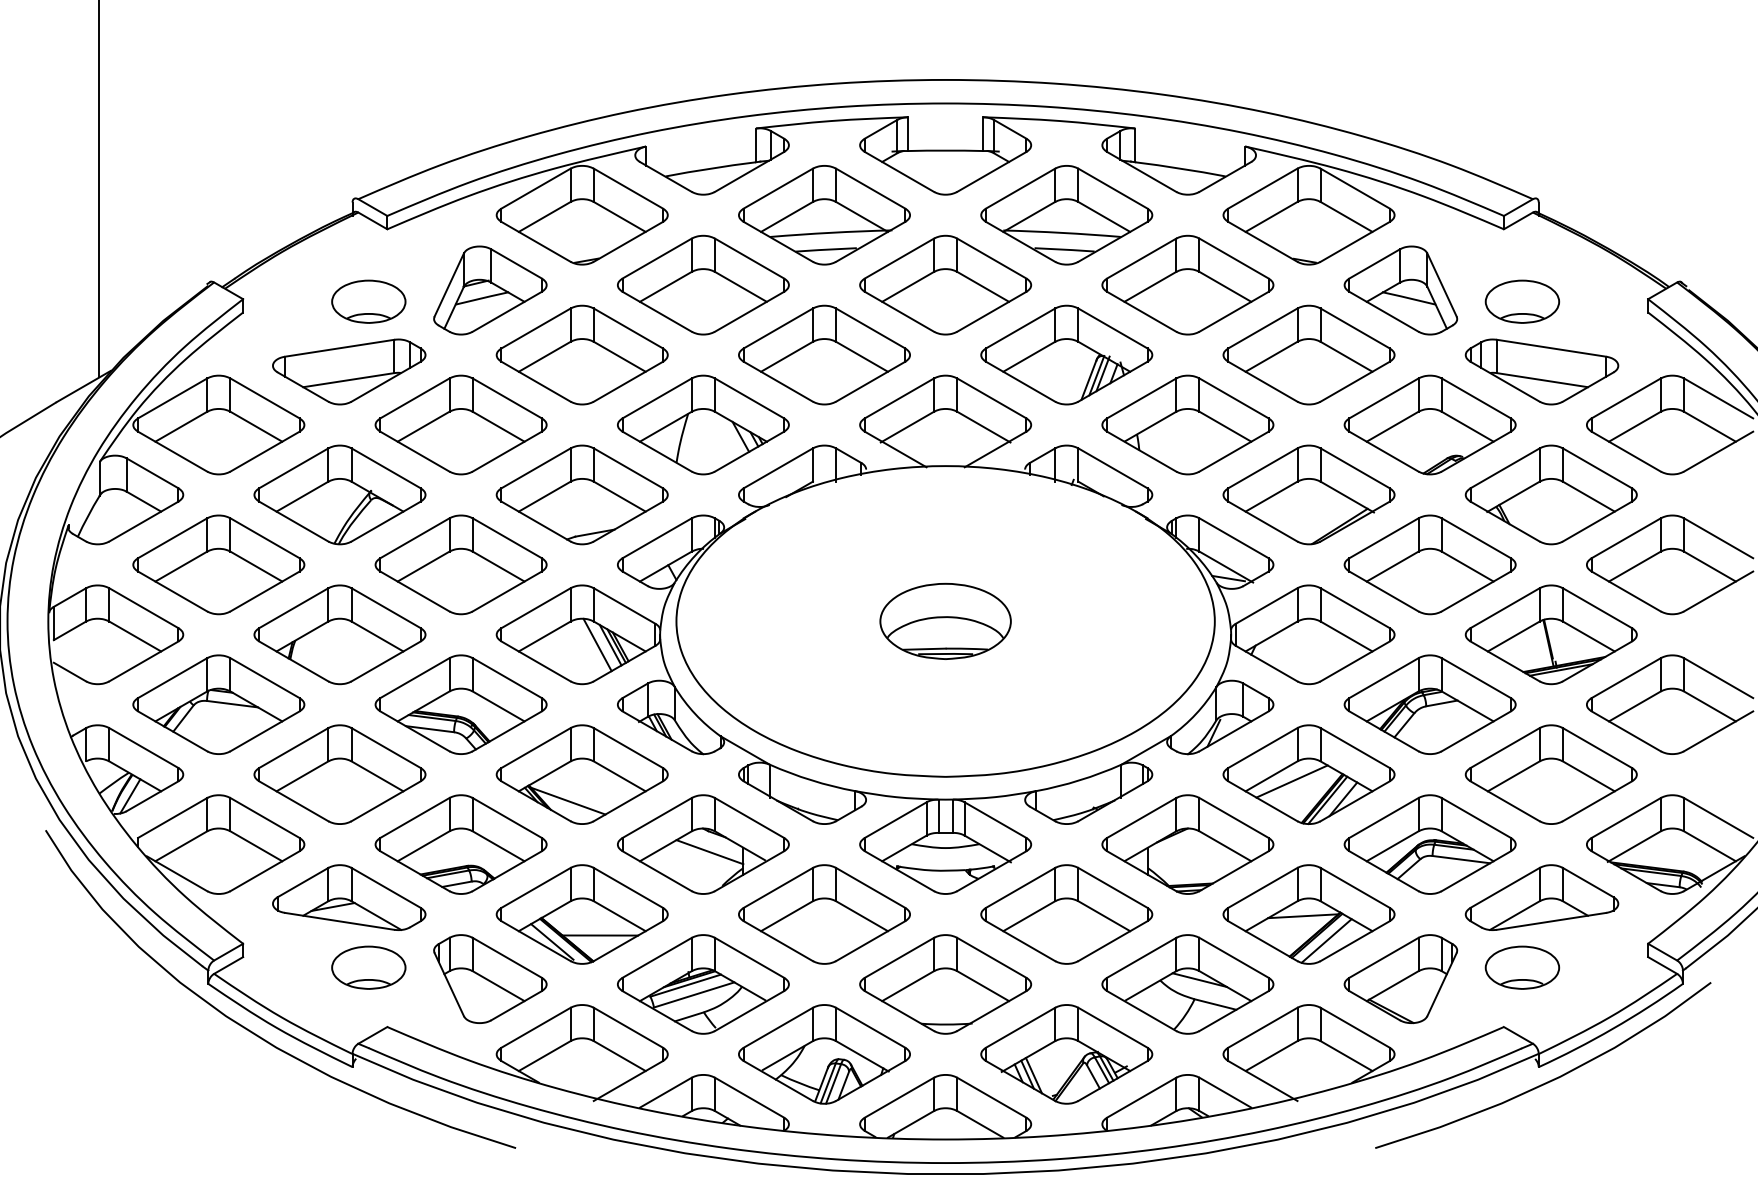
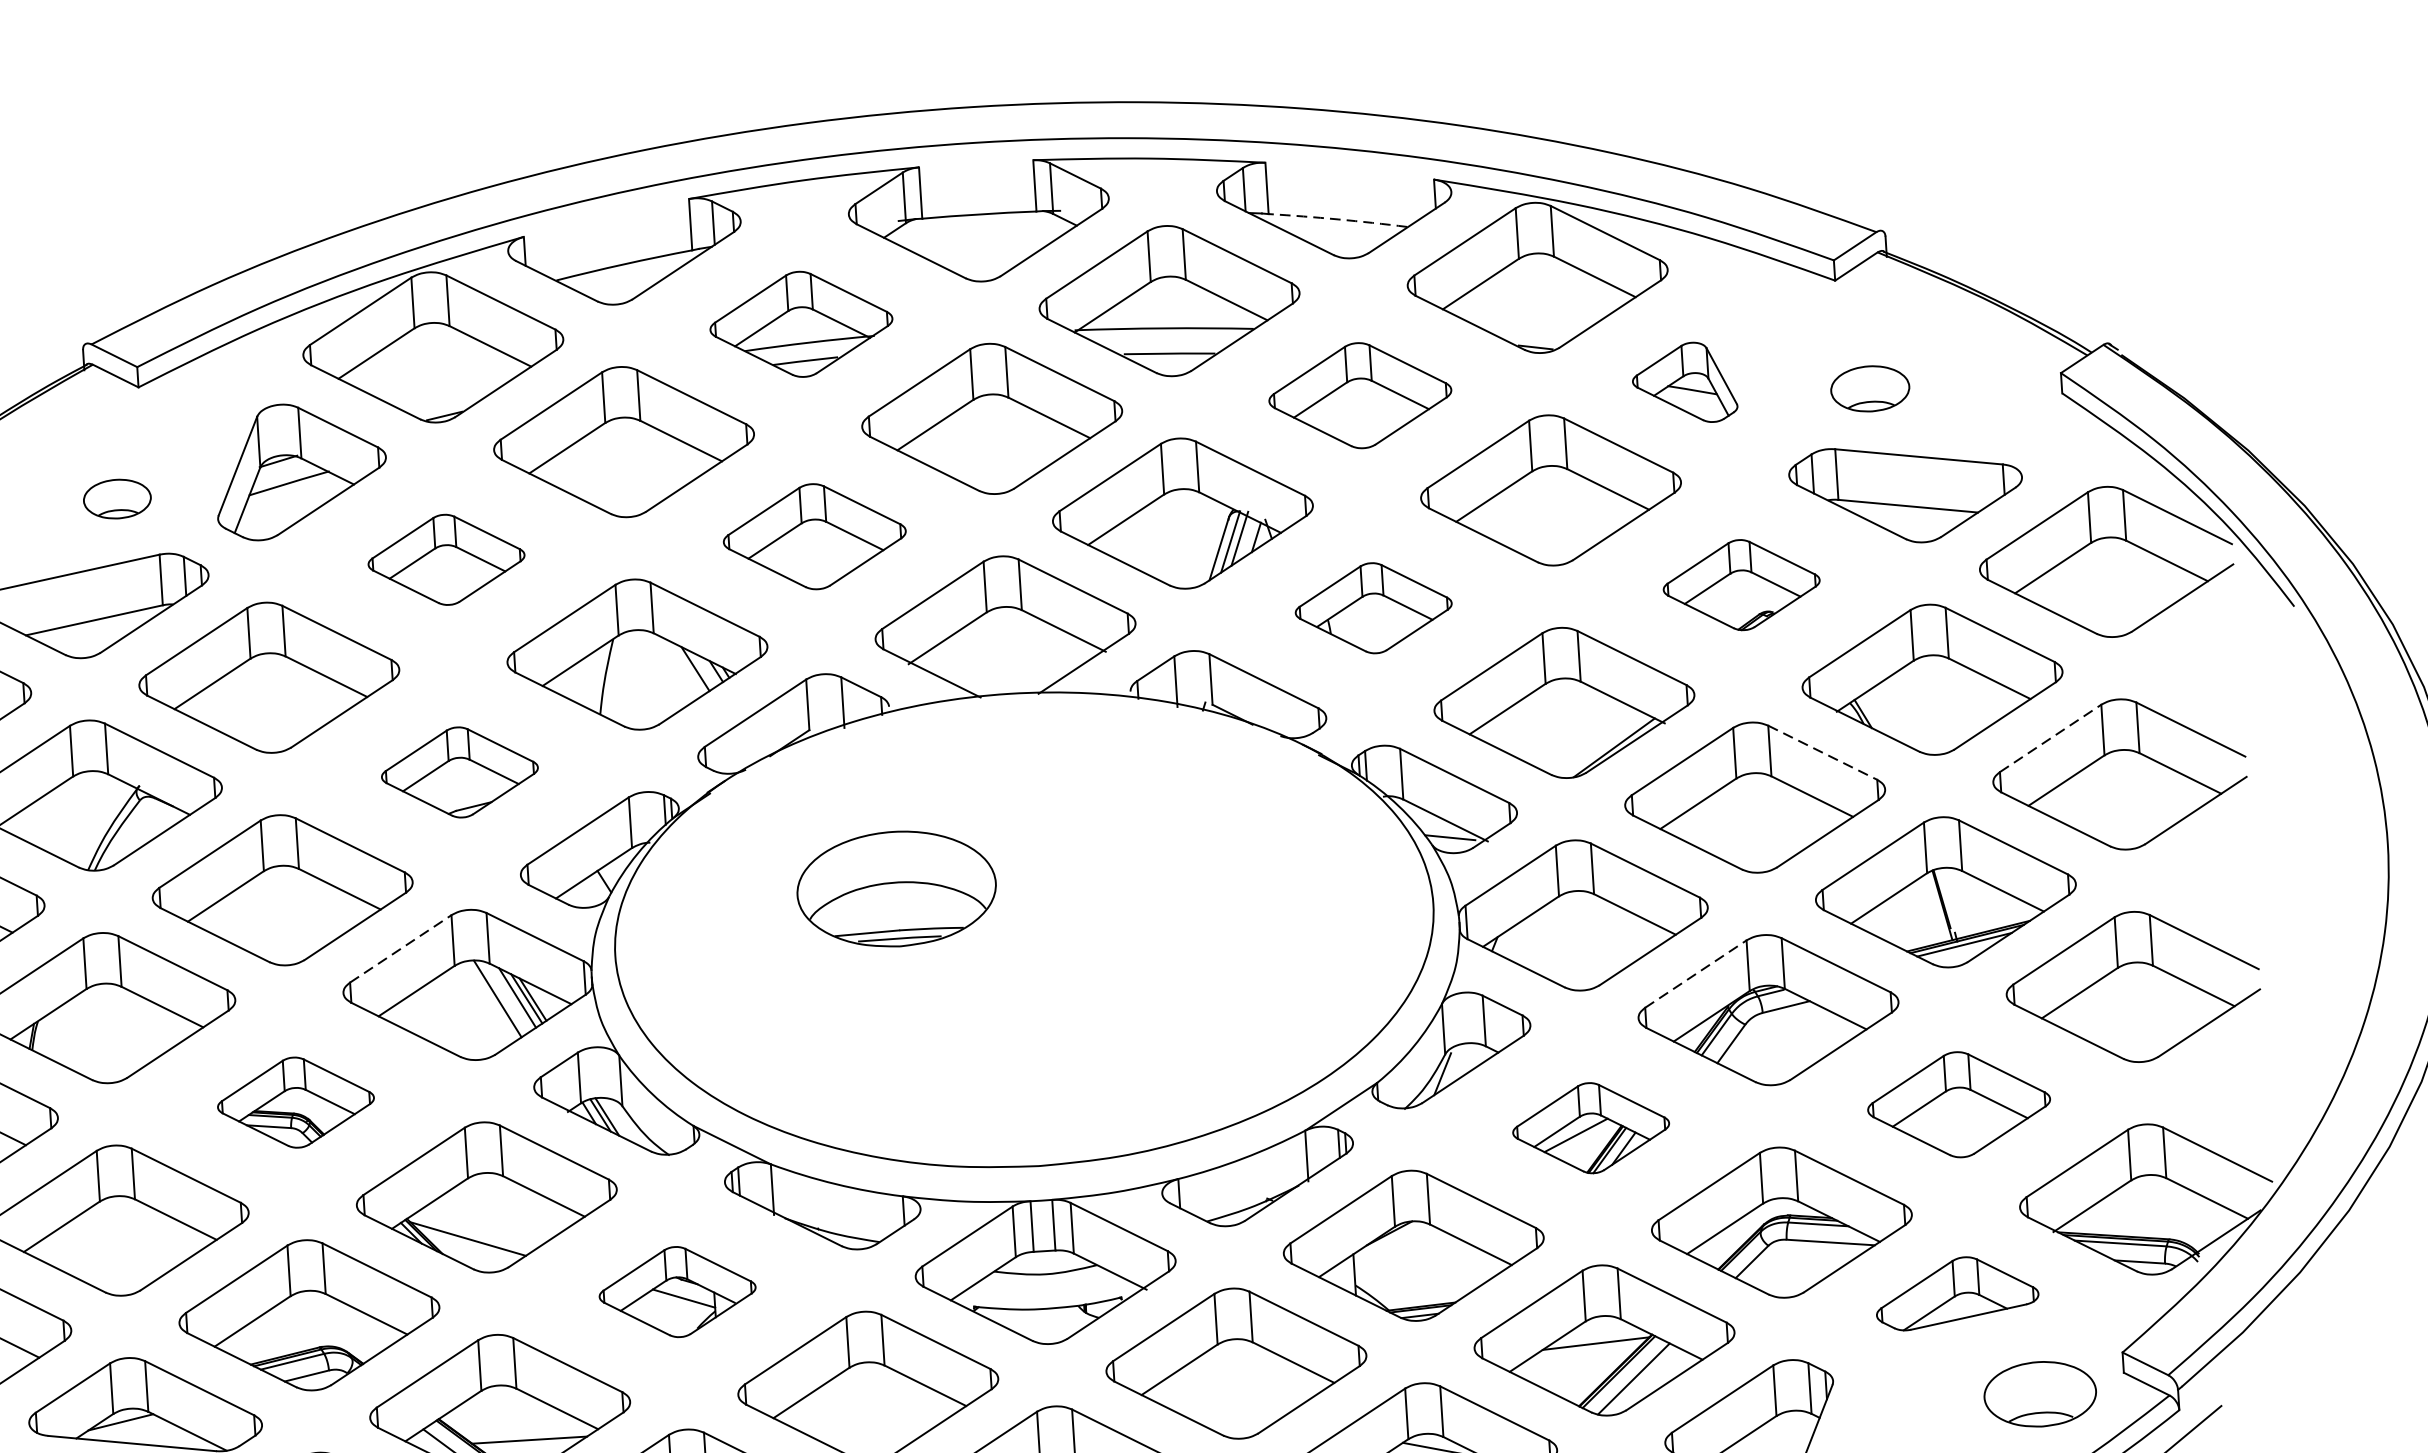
arc: (1180, 168) -> (1337, 219), solid -> dashed
part: (824, 215) -> (801, 324), size x0.7
part: (1187, 284) -> (1359, 394), size x0.7
part: (1400, 290) -> (1683, 383), size x0.6
part: (368, 301) -> (116, 498), size x0.6
part: (1522, 301) -> (1870, 388), size x0.7
part: (581, 354) -> (445, 559), size x0.6
part: (824, 354) -> (814, 535), size x0.7
part: (1187, 424) -> (1373, 607), size x0.6
part: (1429, 424) -> (1740, 584), size x0.6
part: (581, 494) -> (458, 771), size x0.6
line: (1476, 538) -> (1823, 753), solid -> dashed
line: (1626, 538) -> (2050, 738), solid -> dashed
line: (536, 608) -> (401, 949), solid -> dashed
part: (945, 620) -> (896, 887), moved
line: (1384, 678) -> (1696, 974), solid -> dashed
part: (460, 704) -> (295, 1102), size x0.6
part: (1308, 774) -> (1590, 1127), size x0.6
part: (1550, 774) -> (1958, 1104), size x0.7
part: (703, 844) -> (677, 1291), size x0.6
part: (1541, 897) -> (1956, 1292), size x0.7
part: (1522, 967) -> (2040, 1393), moved

